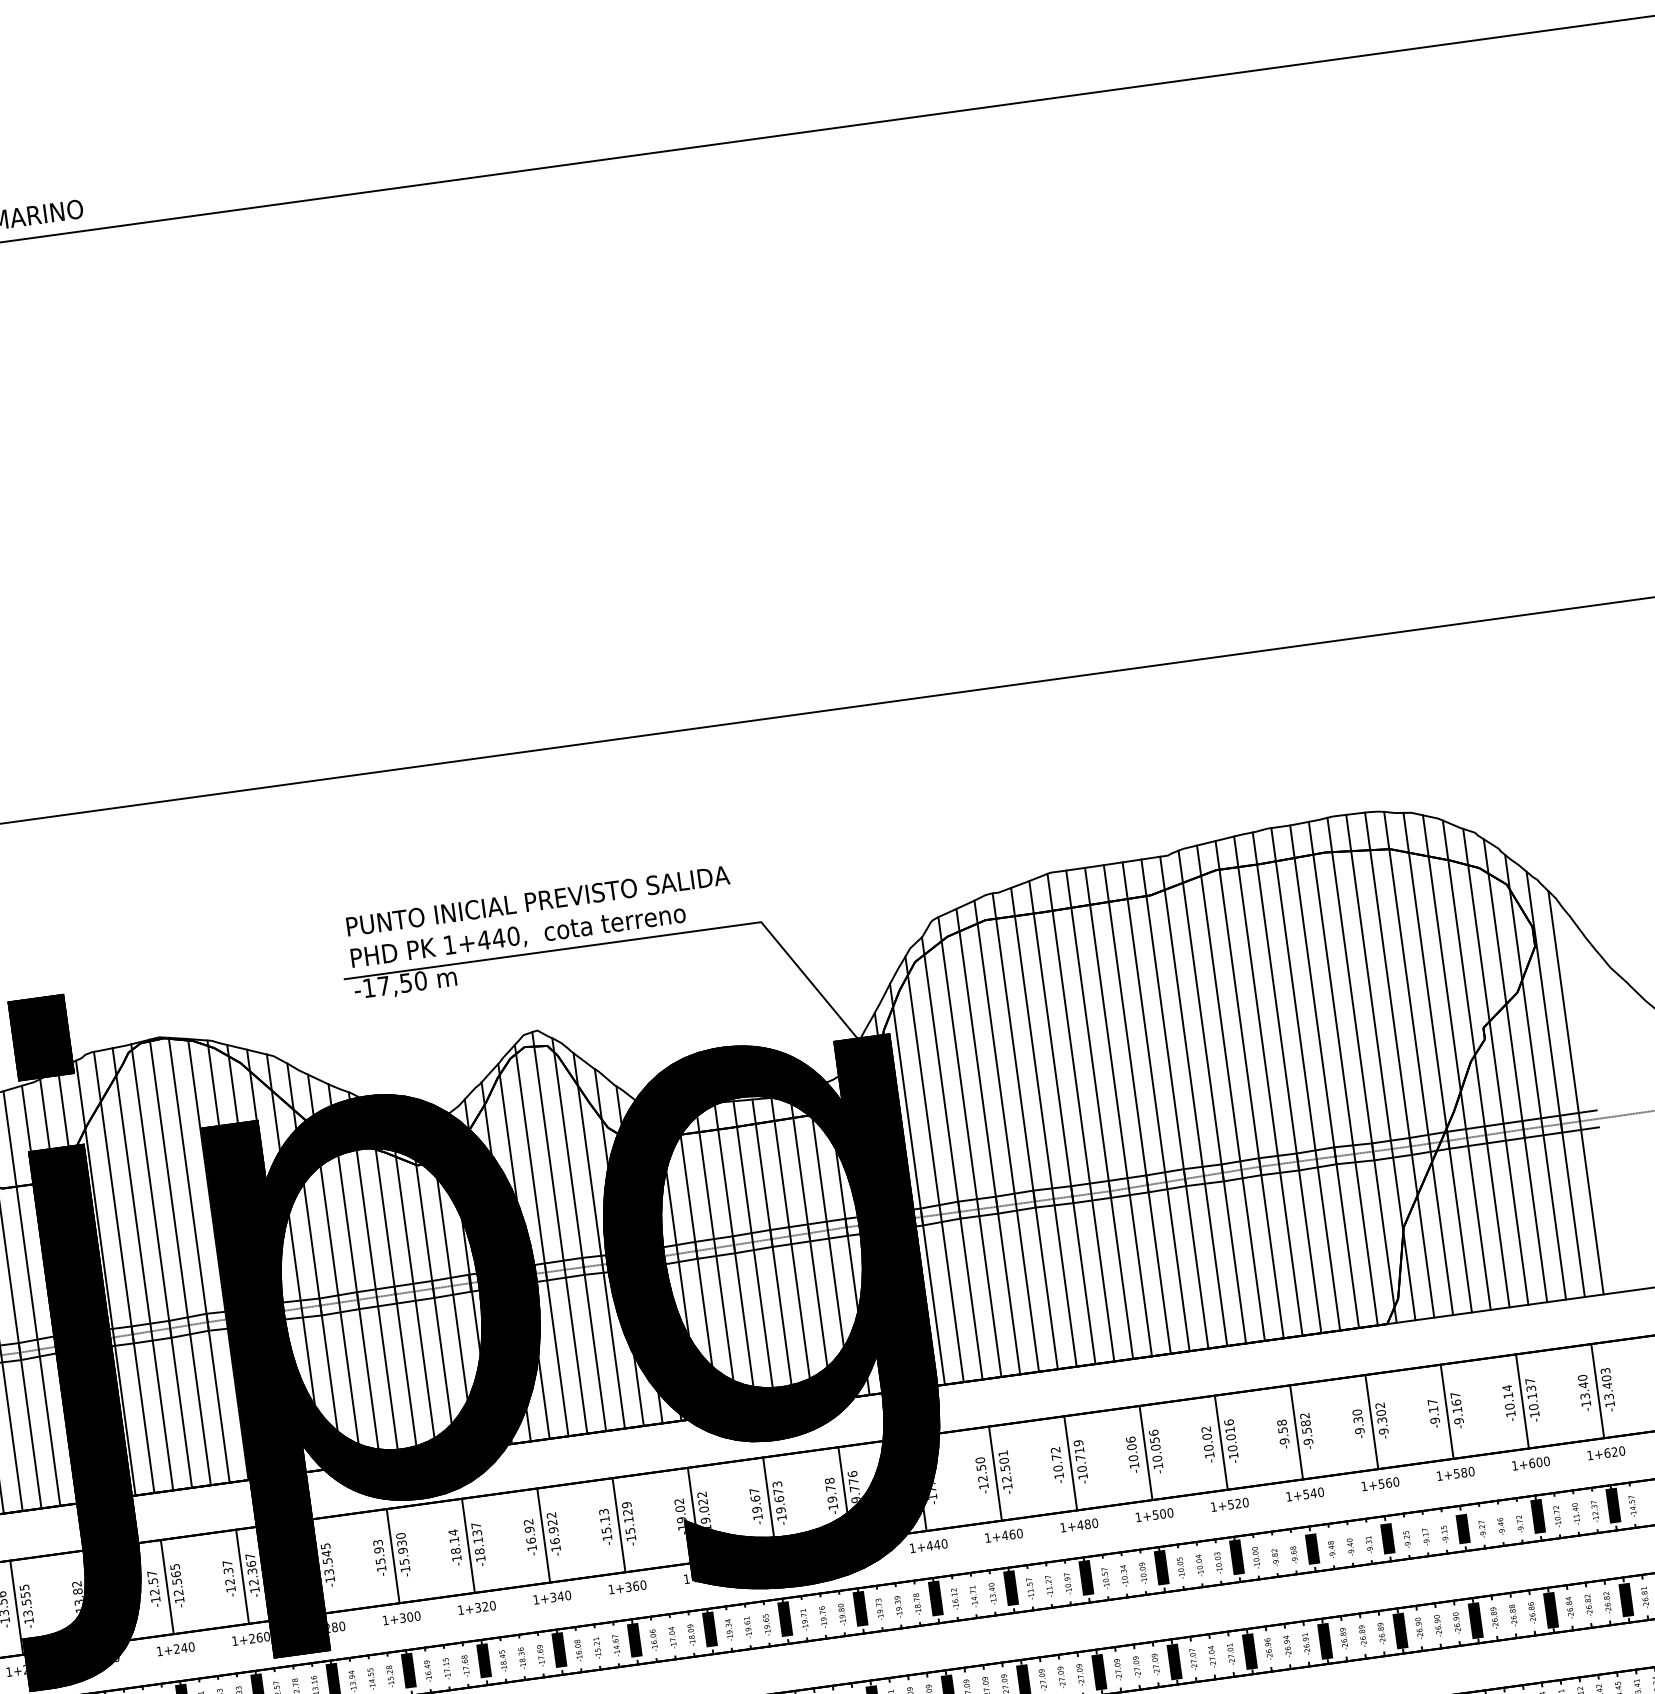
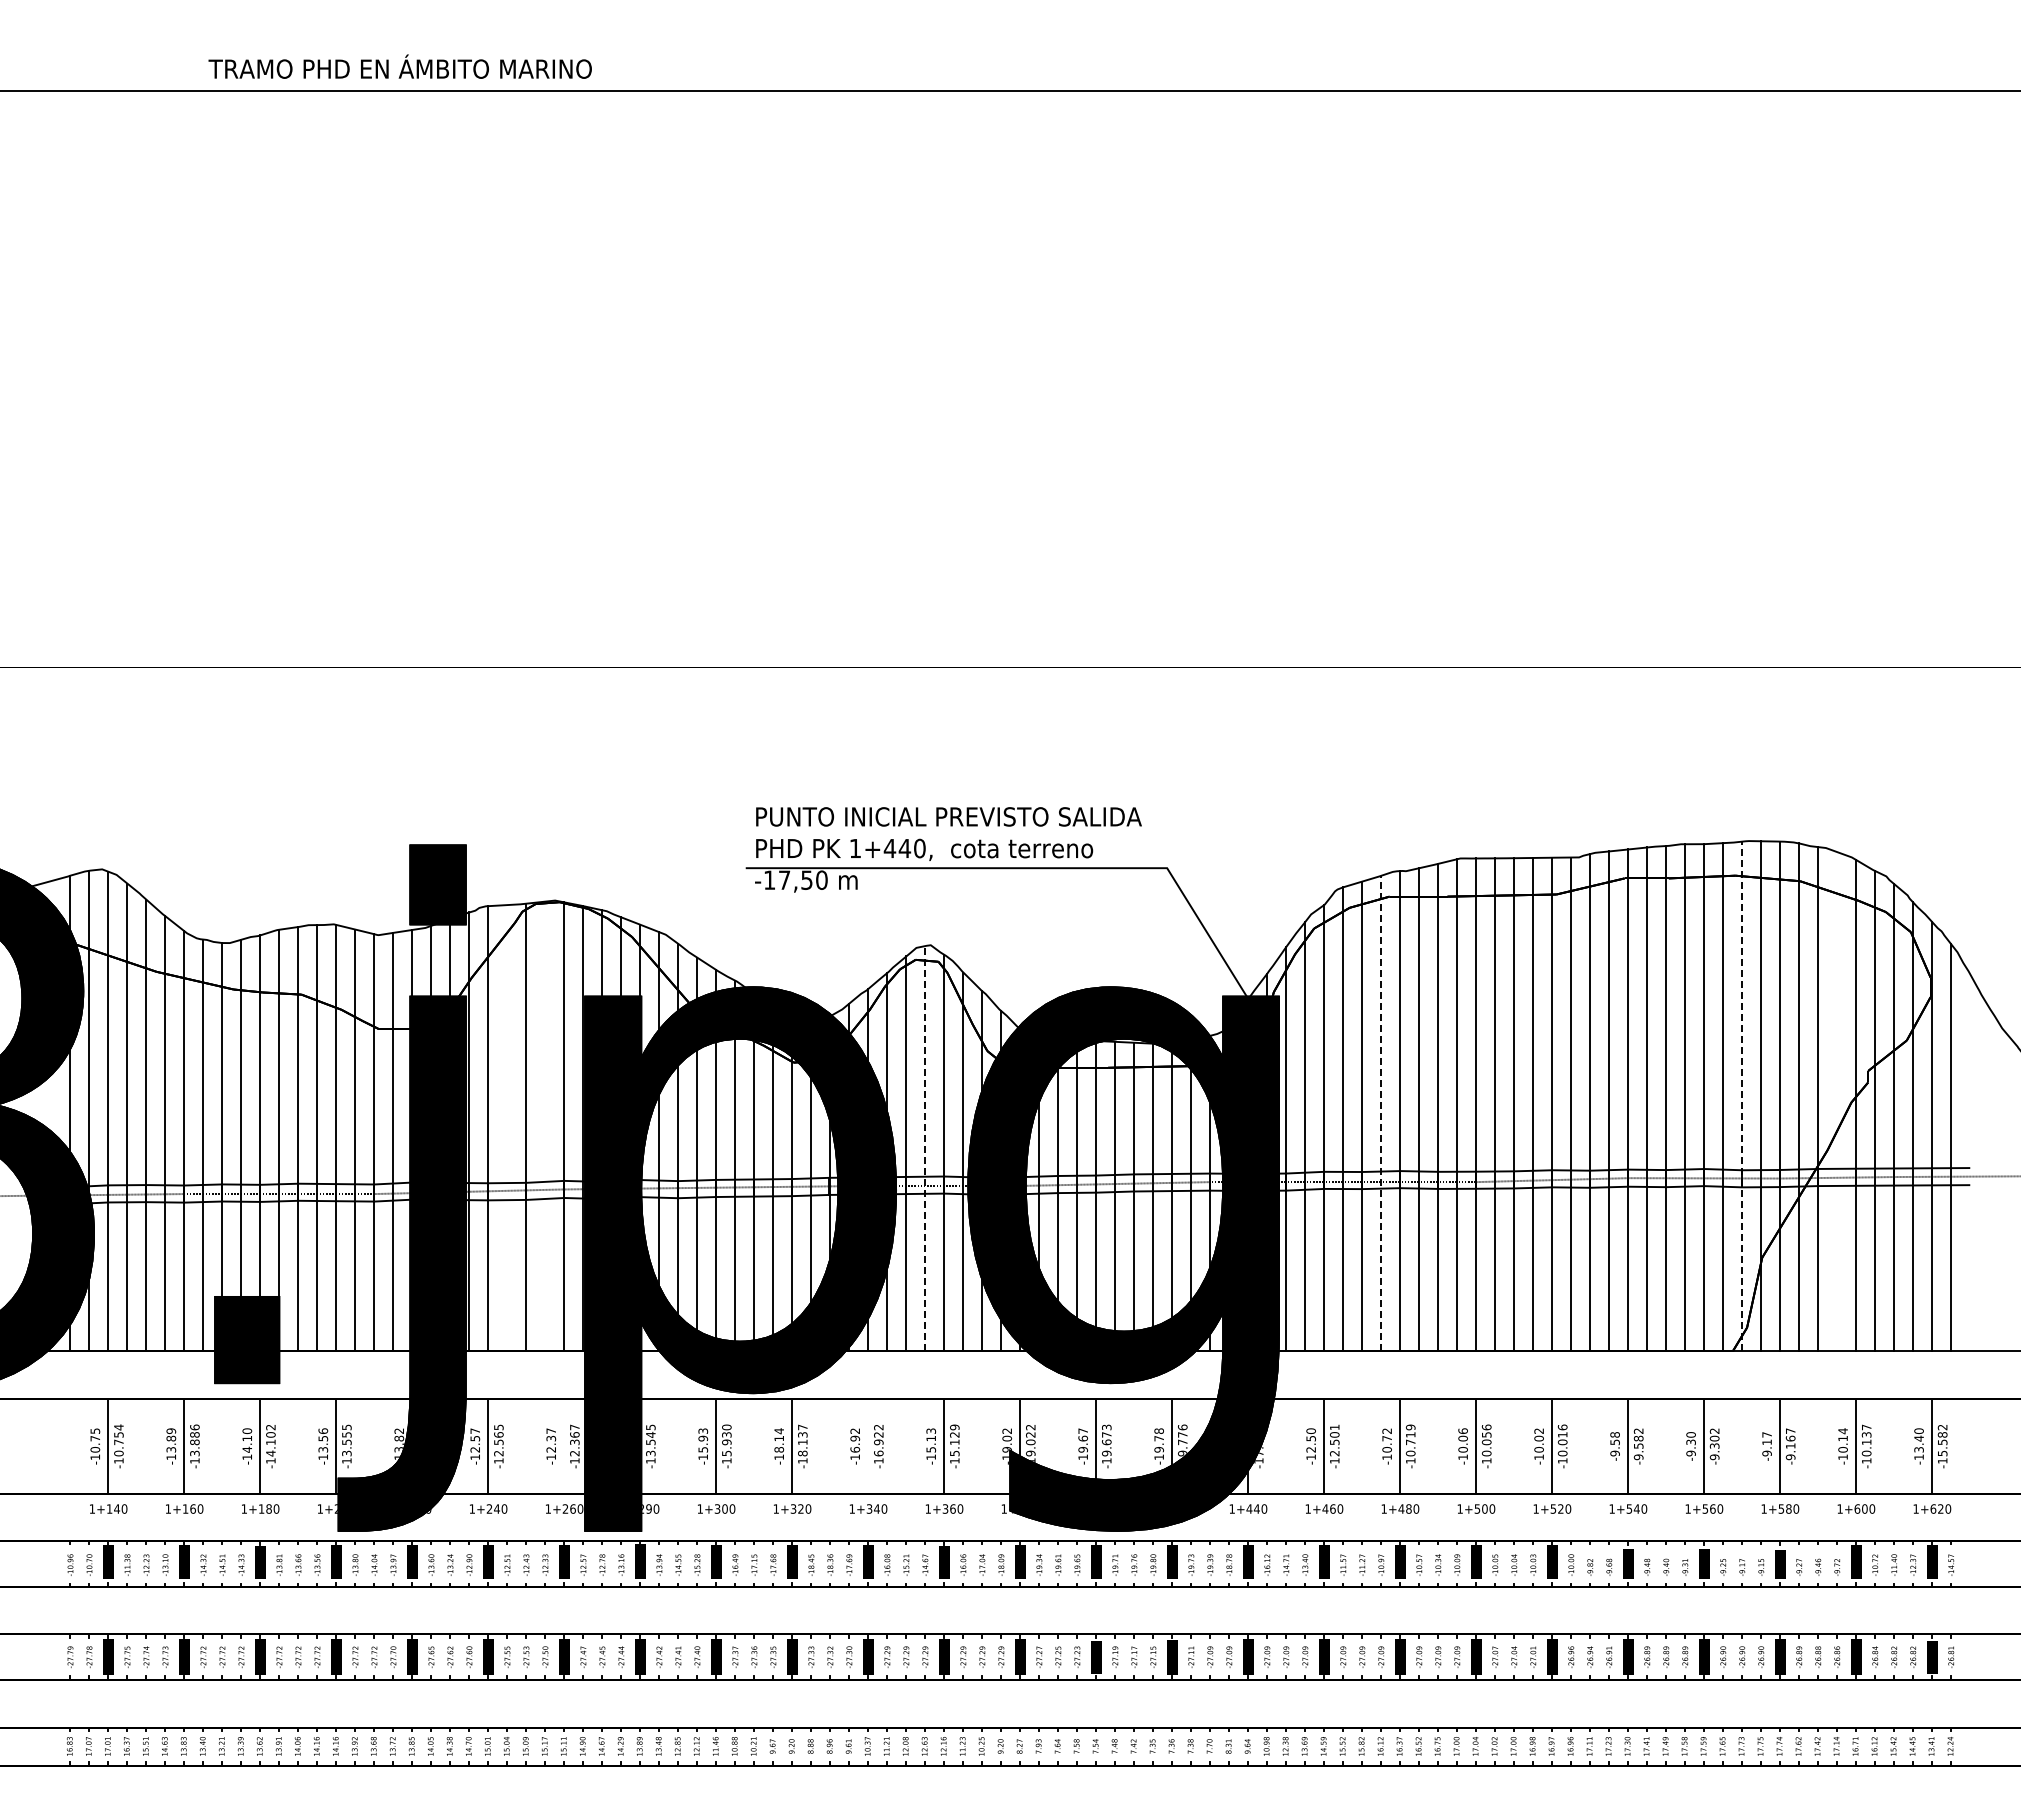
line: (1457, 1062) -> (1837, 1101), removed
line: (1362, 1070) -> (1742, 1096), solid -> dashed
line: (1006, 1136) -> (1381, 1113), solid -> dashed
line: (559, 1232) -> (925, 1148), solid -> dashed
line: (180, 1262) -> (545, 1126), removed
line: (143, 1269) -> (507, 1128), removed
text: (1606, 1382) -> (1942, 1439), -13.403 -> -15.582
line: (543, 1534) -> (868, 1445), removed
line: (242, 1575) -> (564, 1445), removed
text: (334, 1626) -> (648, 1508), 1+280 -> 1+290

